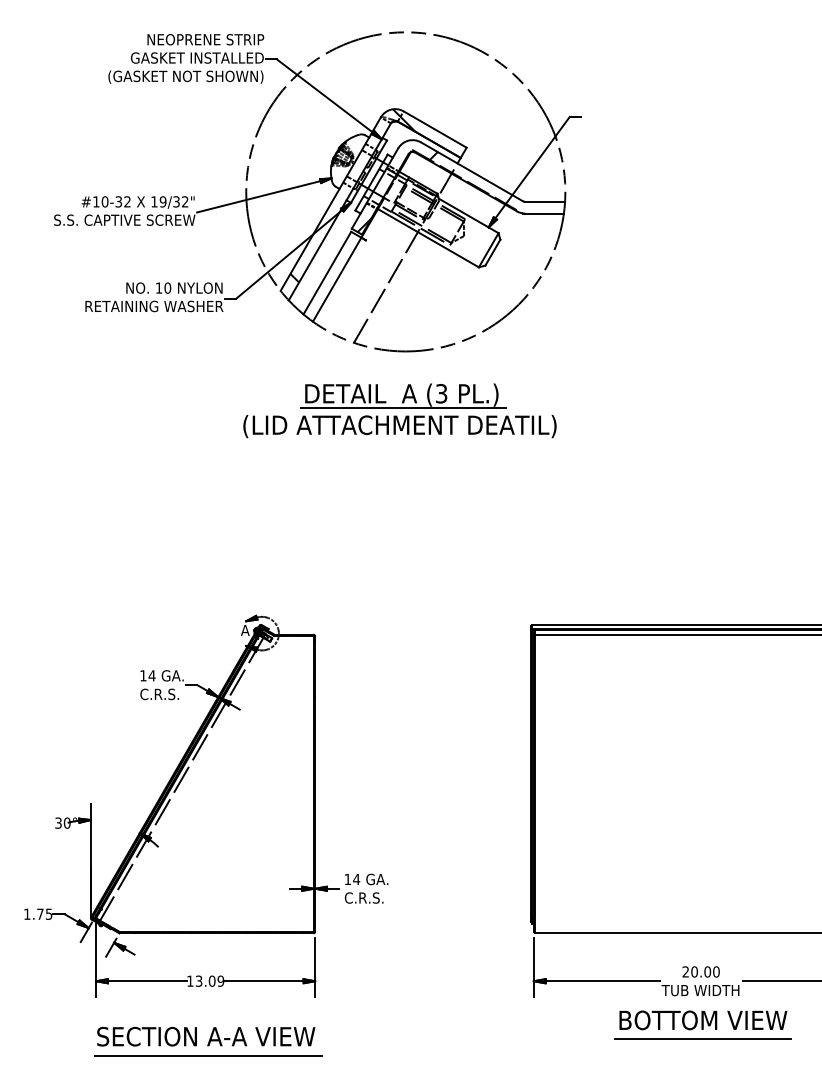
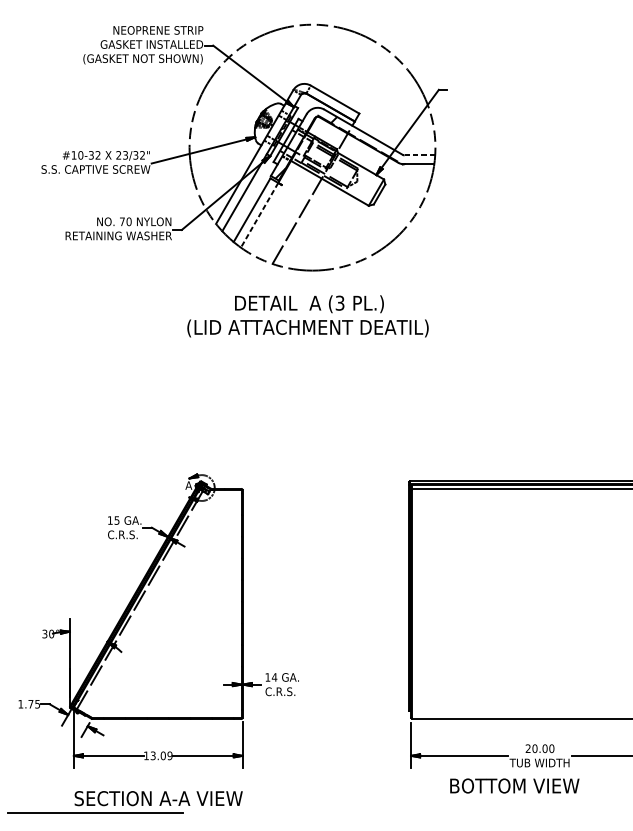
hatch: (352, 195) -> (271, 150), removed
text: (158, 201) -> (121, 155), 19/32" -> 23/32"
line: (545, 201) -> (420, 155), solid -> dashed
line: (336, 280) -> (259, 215), solid -> dashed
text: (158, 287) -> (121, 221), 10 -> 70
line: (402, 407) -> (309, 313), removed
text: (151, 675) -> (116, 520), 14 -> 15
text: (703, 1020) -> (514, 786), moved
line: (702, 1039) -> (541, 800), removed
line: (208, 1055) -> (95, 813), moved

